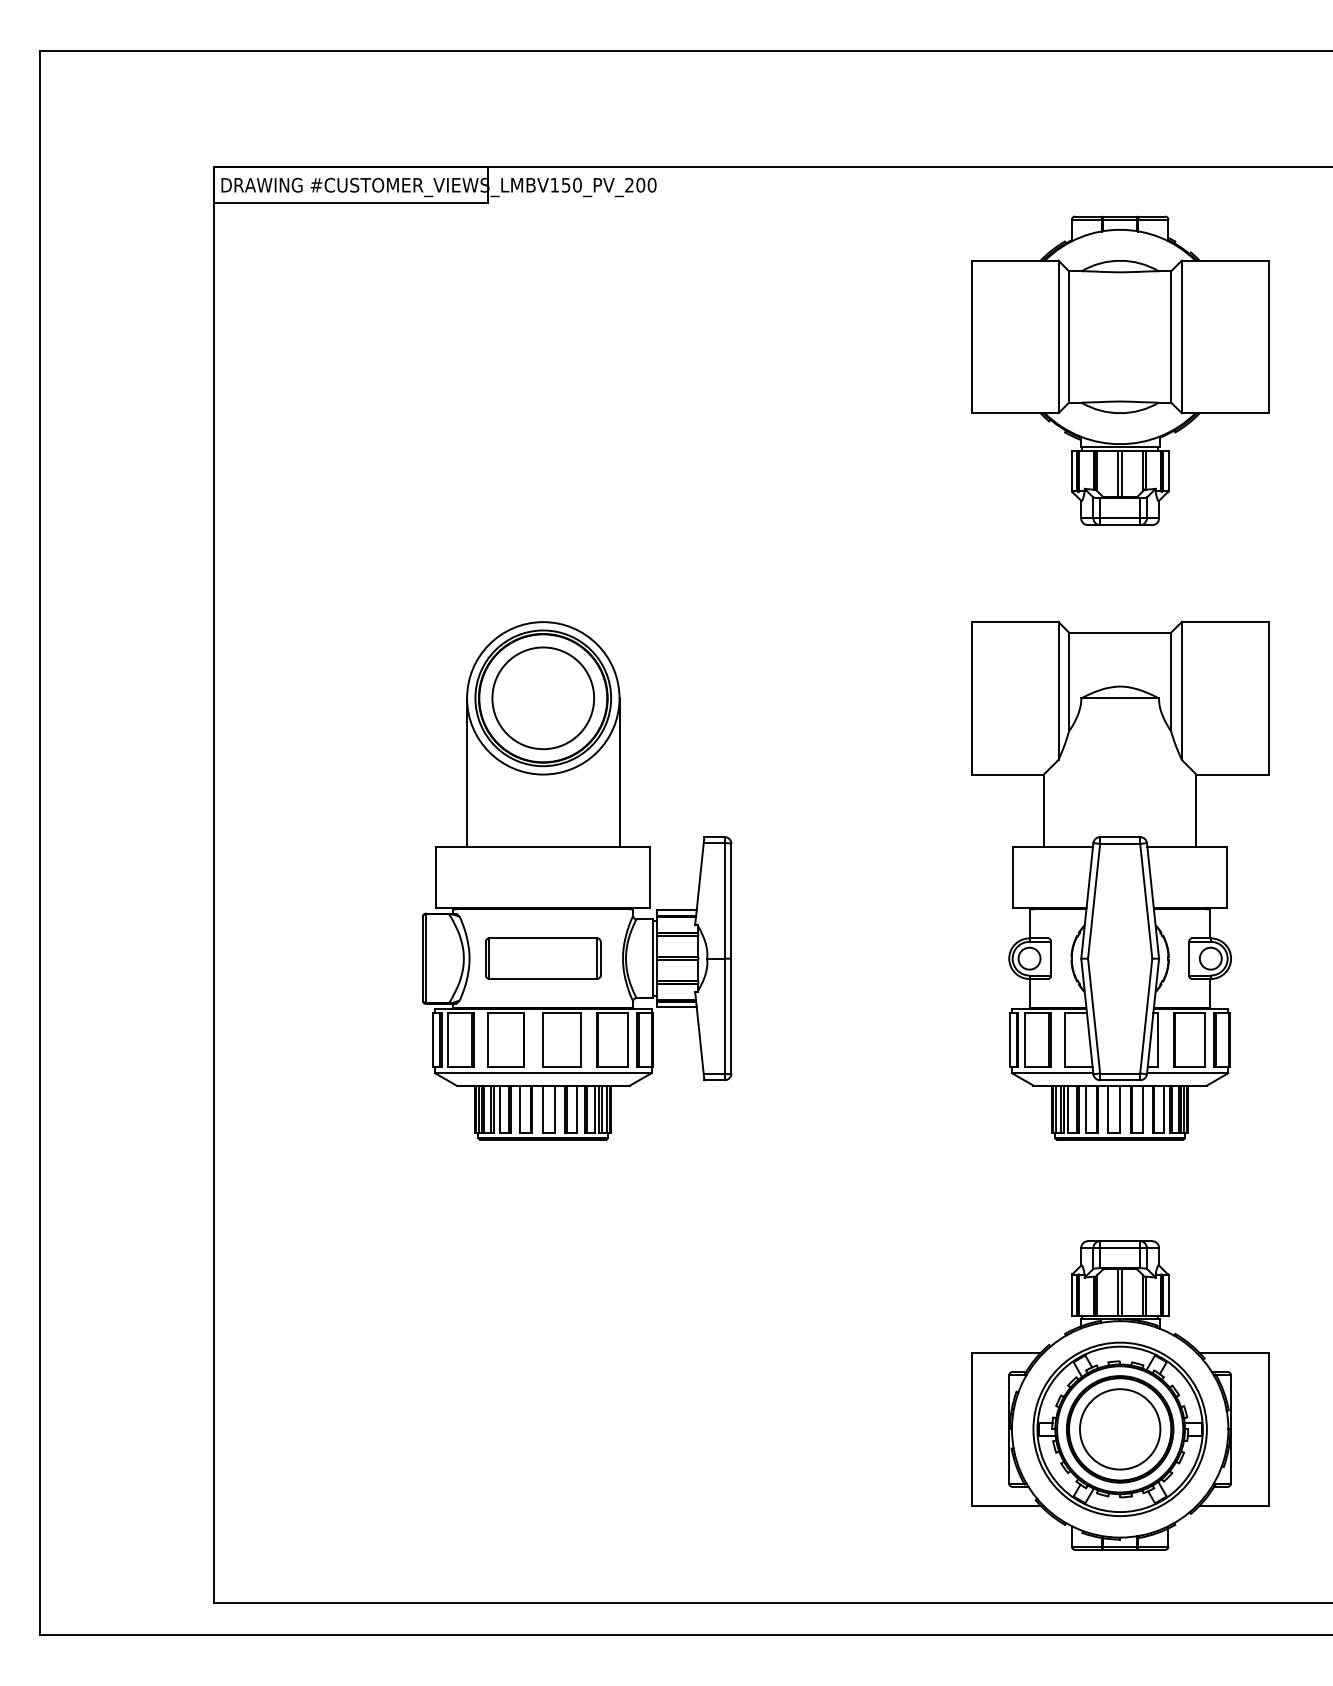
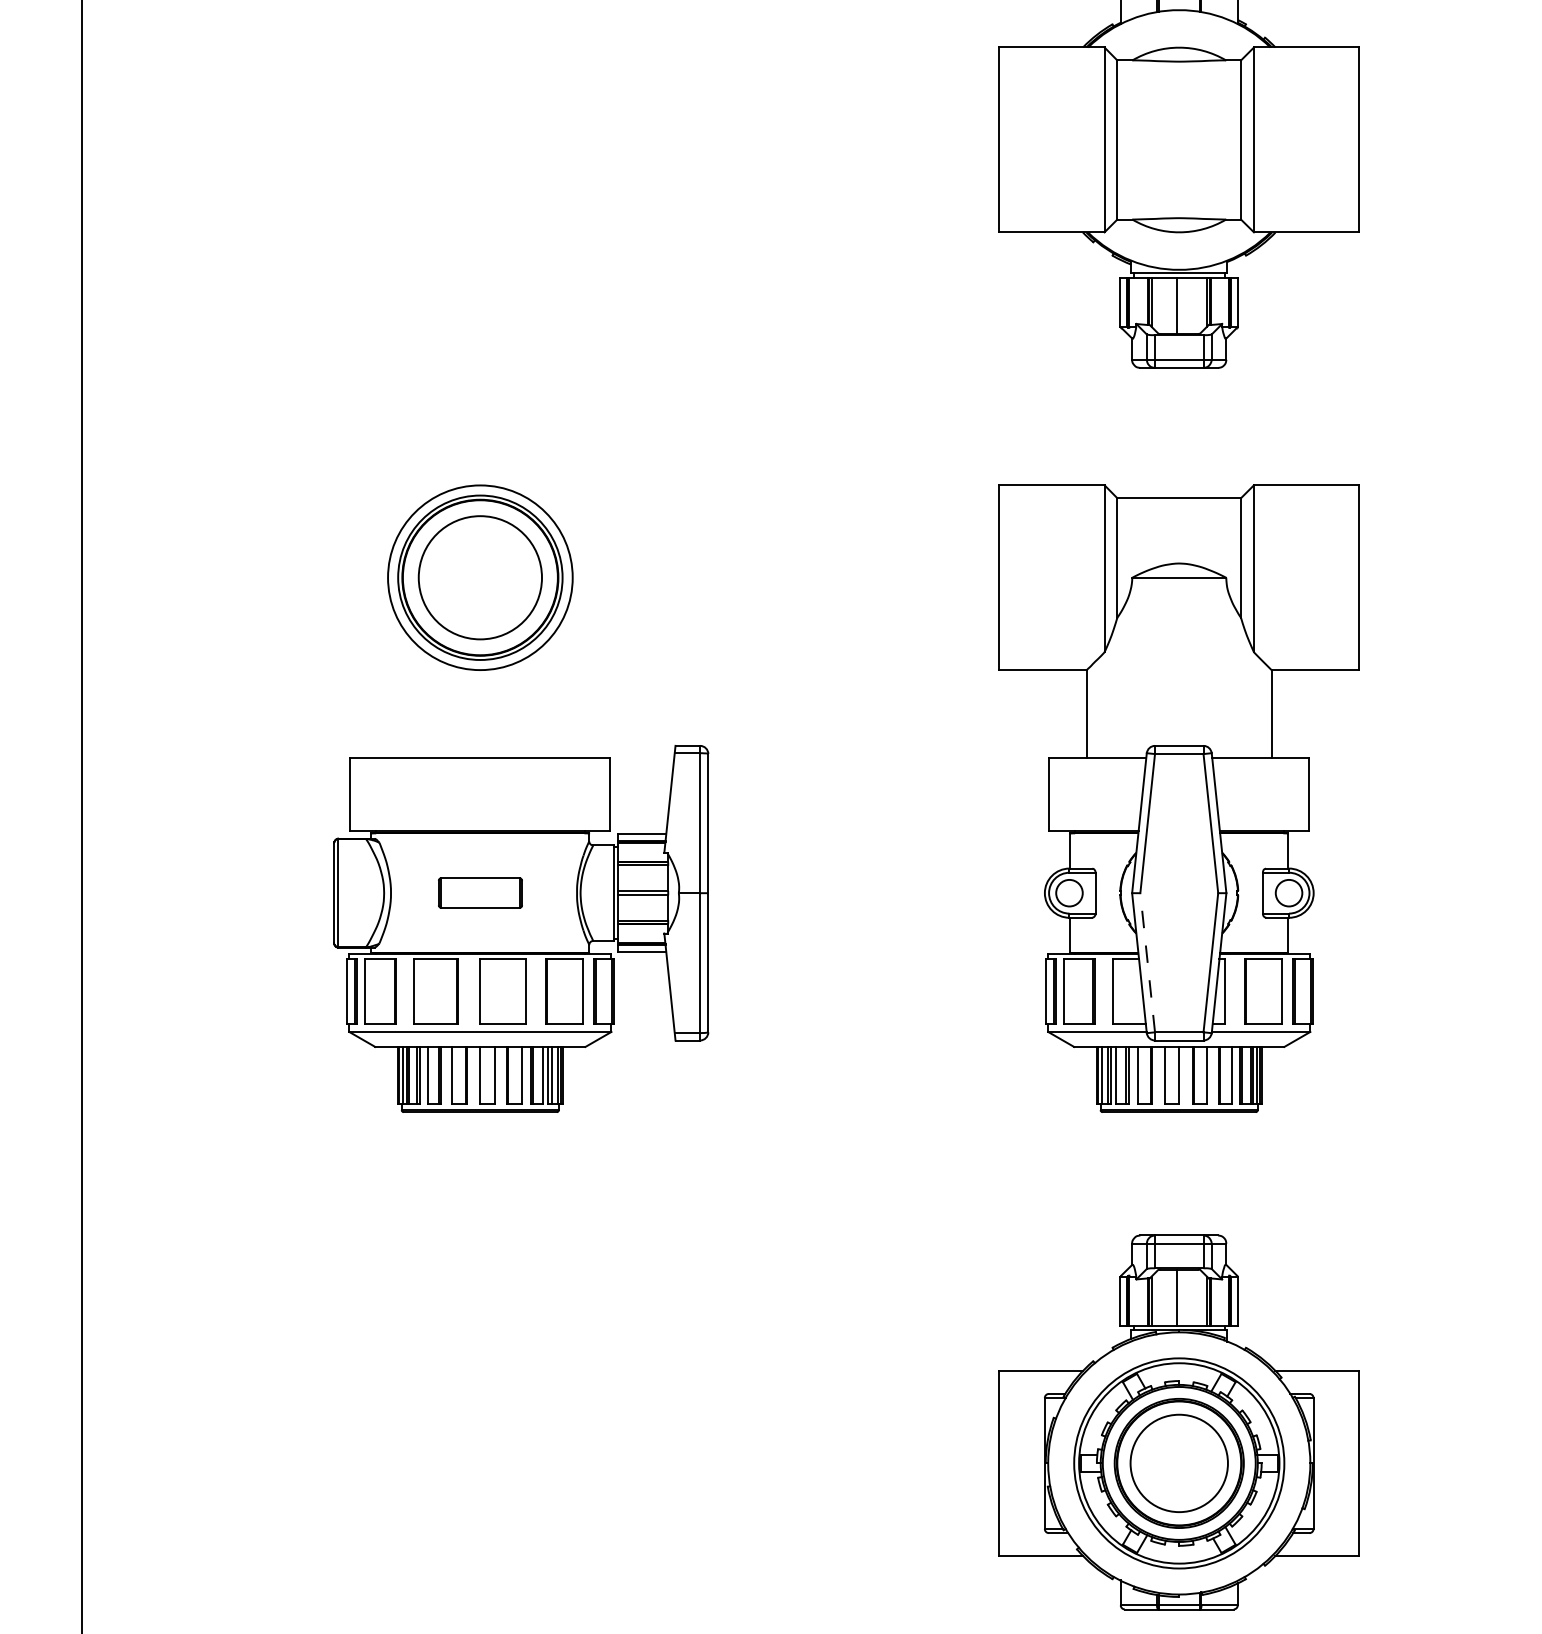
line: (1121, 473) -> (1180, 305), removed
line: (467, 772) -> (388, 667), removed
line: (619, 772) -> (572, 667), removed
part: (543, 958) -> (480, 892), size x0.6
line: (1094, 1016) -> (1148, 963), solid -> dashed
line: (1121, 1292) -> (1180, 1297), removed

